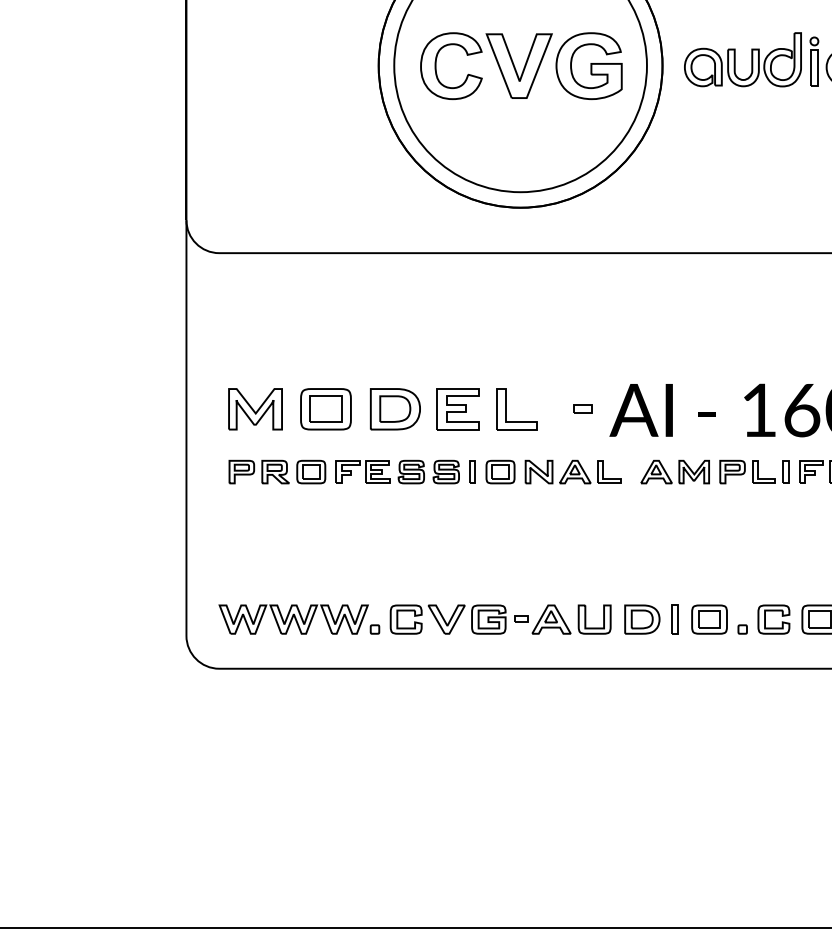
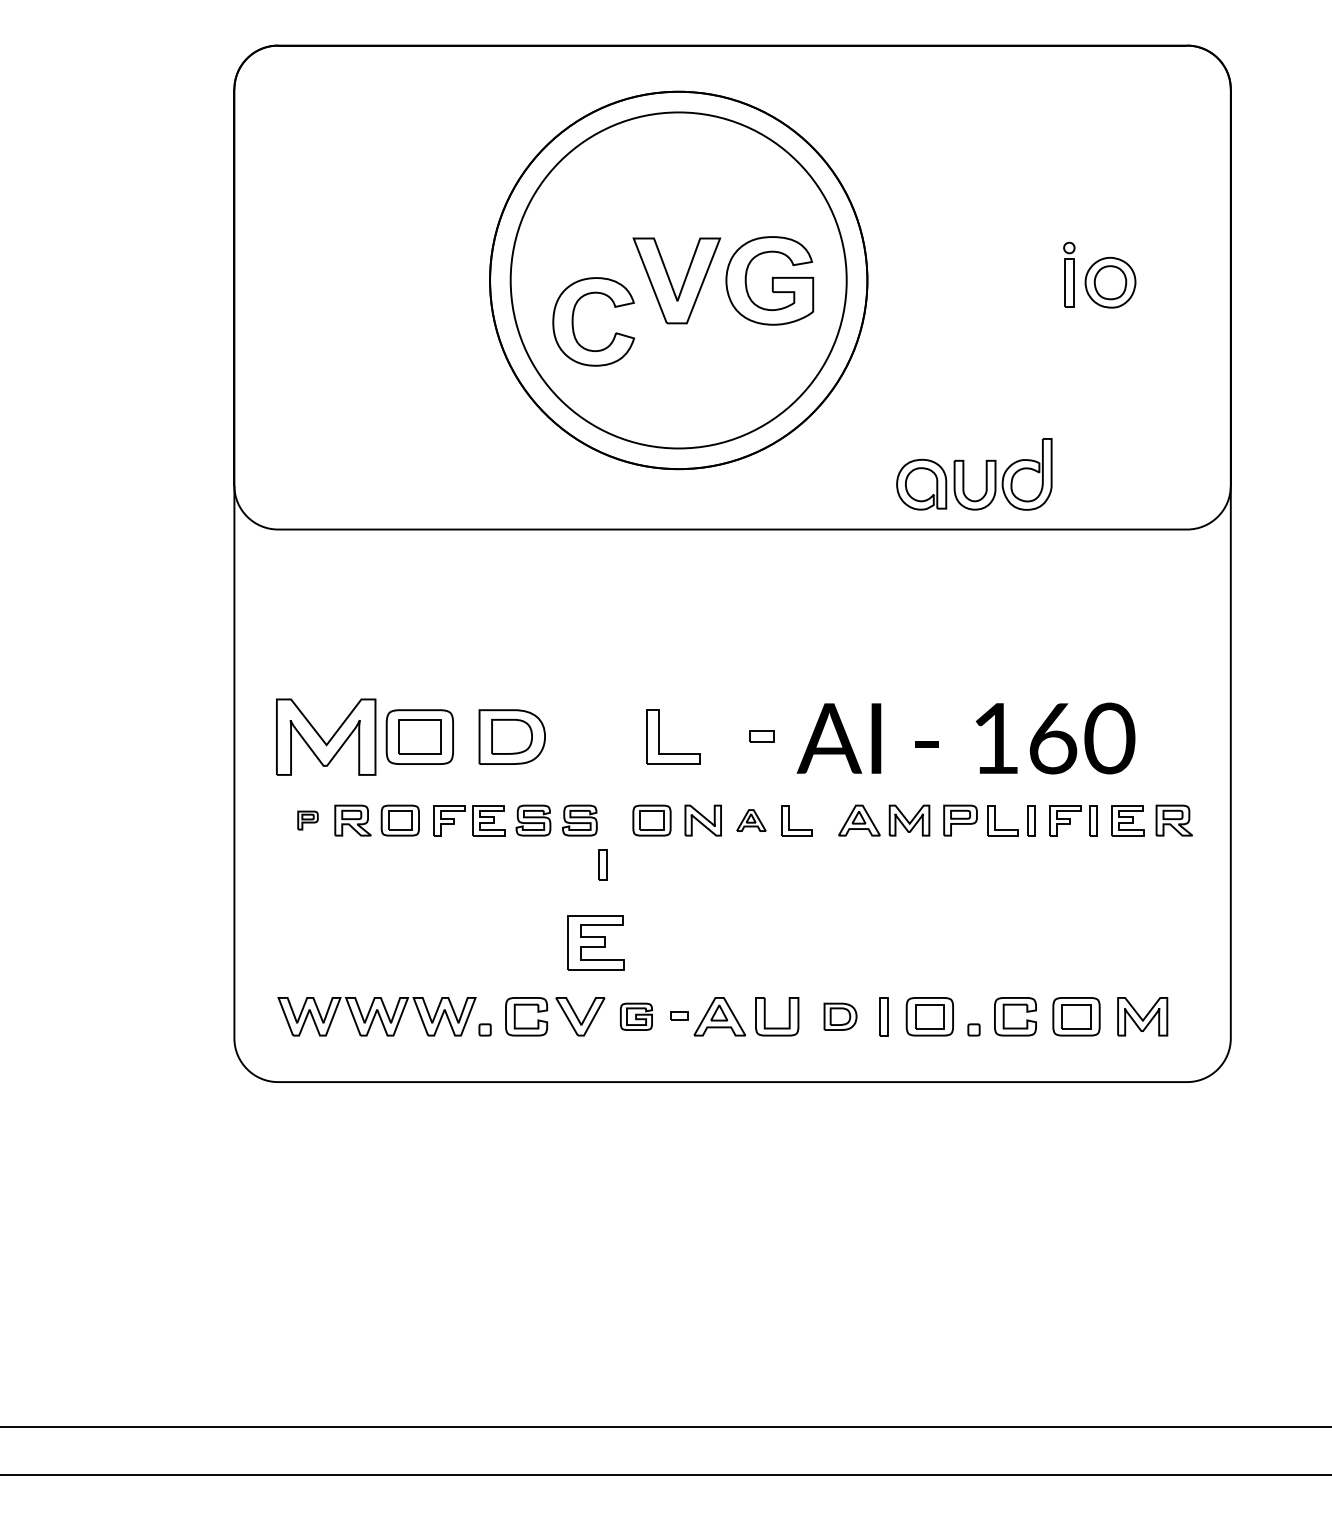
part: (735, 59) -> (964, 474), moved
part: (436, 65) -> (573, 321), moved
part: (255, 408) -> (326, 736), size x1.4
part: (458, 408) -> (595, 942), moved
part: (241, 472) -> (307, 820), size x0.6
part: (472, 472) -> (602, 864), moved
part: (575, 472) -> (751, 820), size x0.7
part: (488, 619) -> (636, 1016), size x0.7
part: (642, 619) -> (840, 1016), size x0.7

